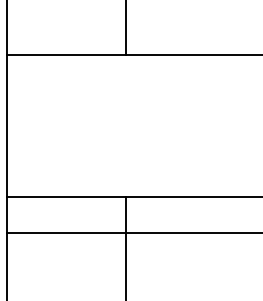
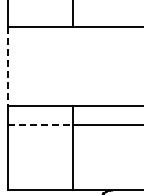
line: (6, 127) -> (7, 67), solid -> dashed
line: (66, 233) -> (40, 125), solid -> dashed

